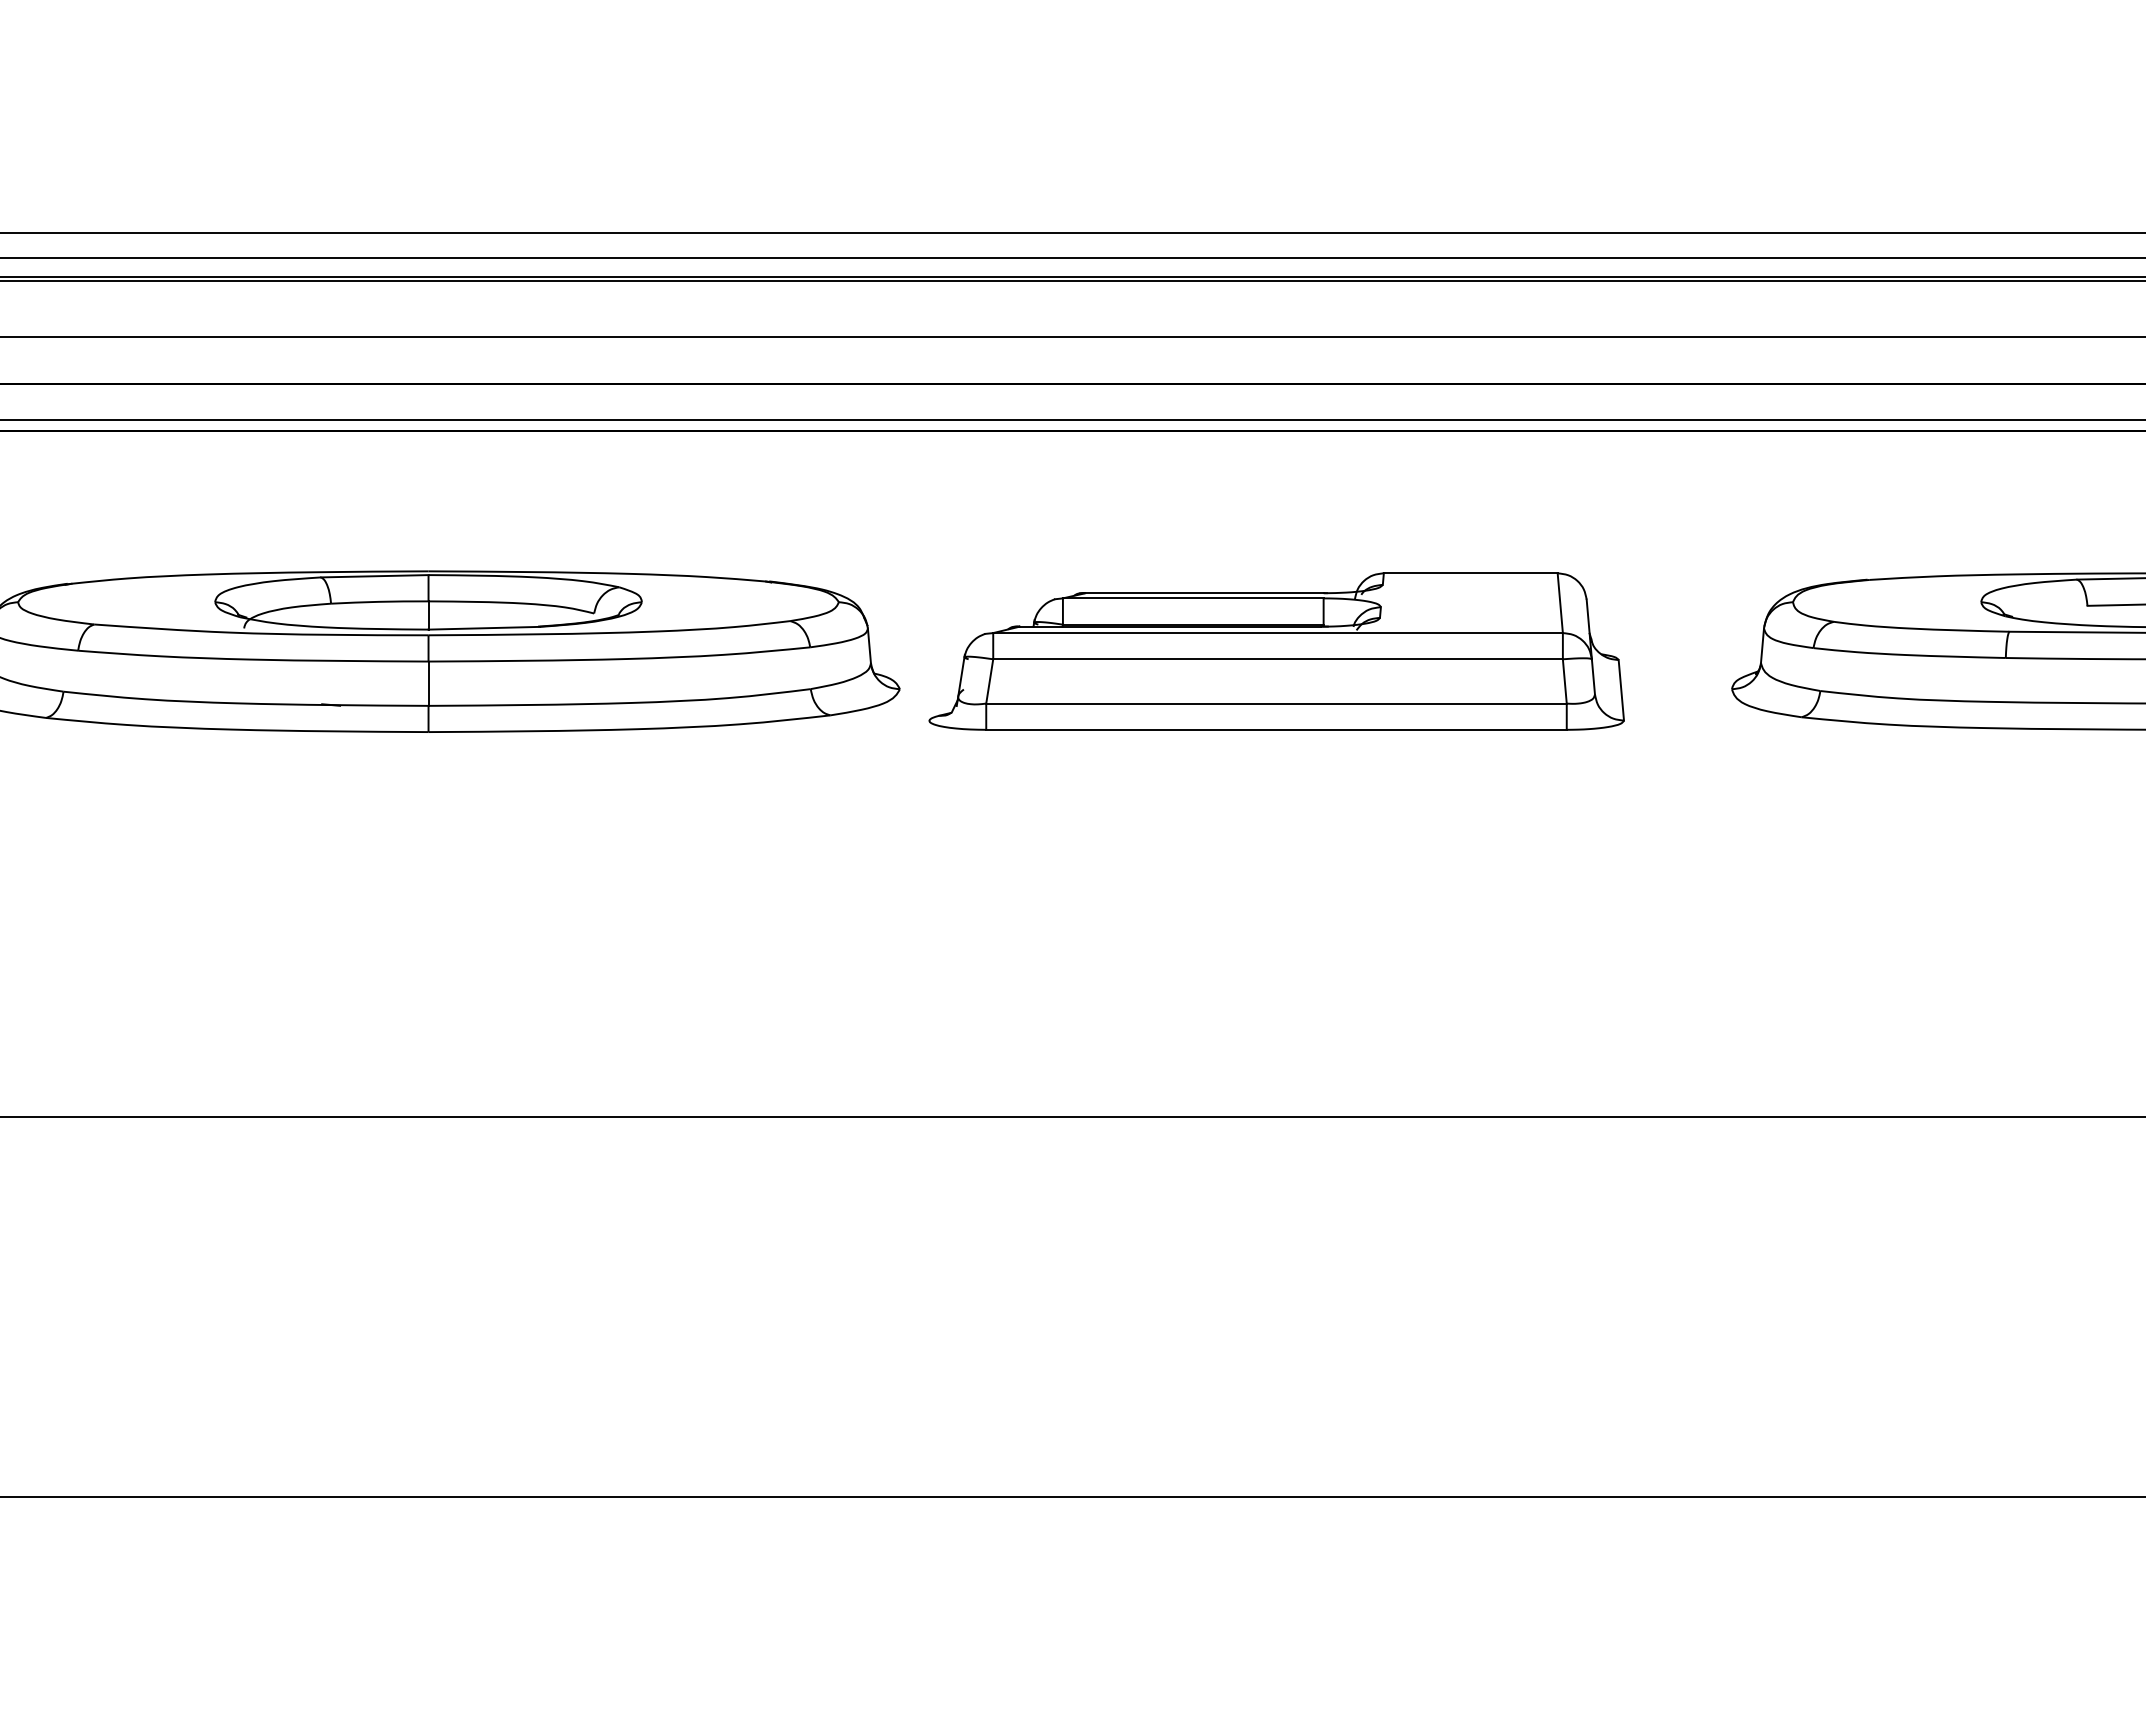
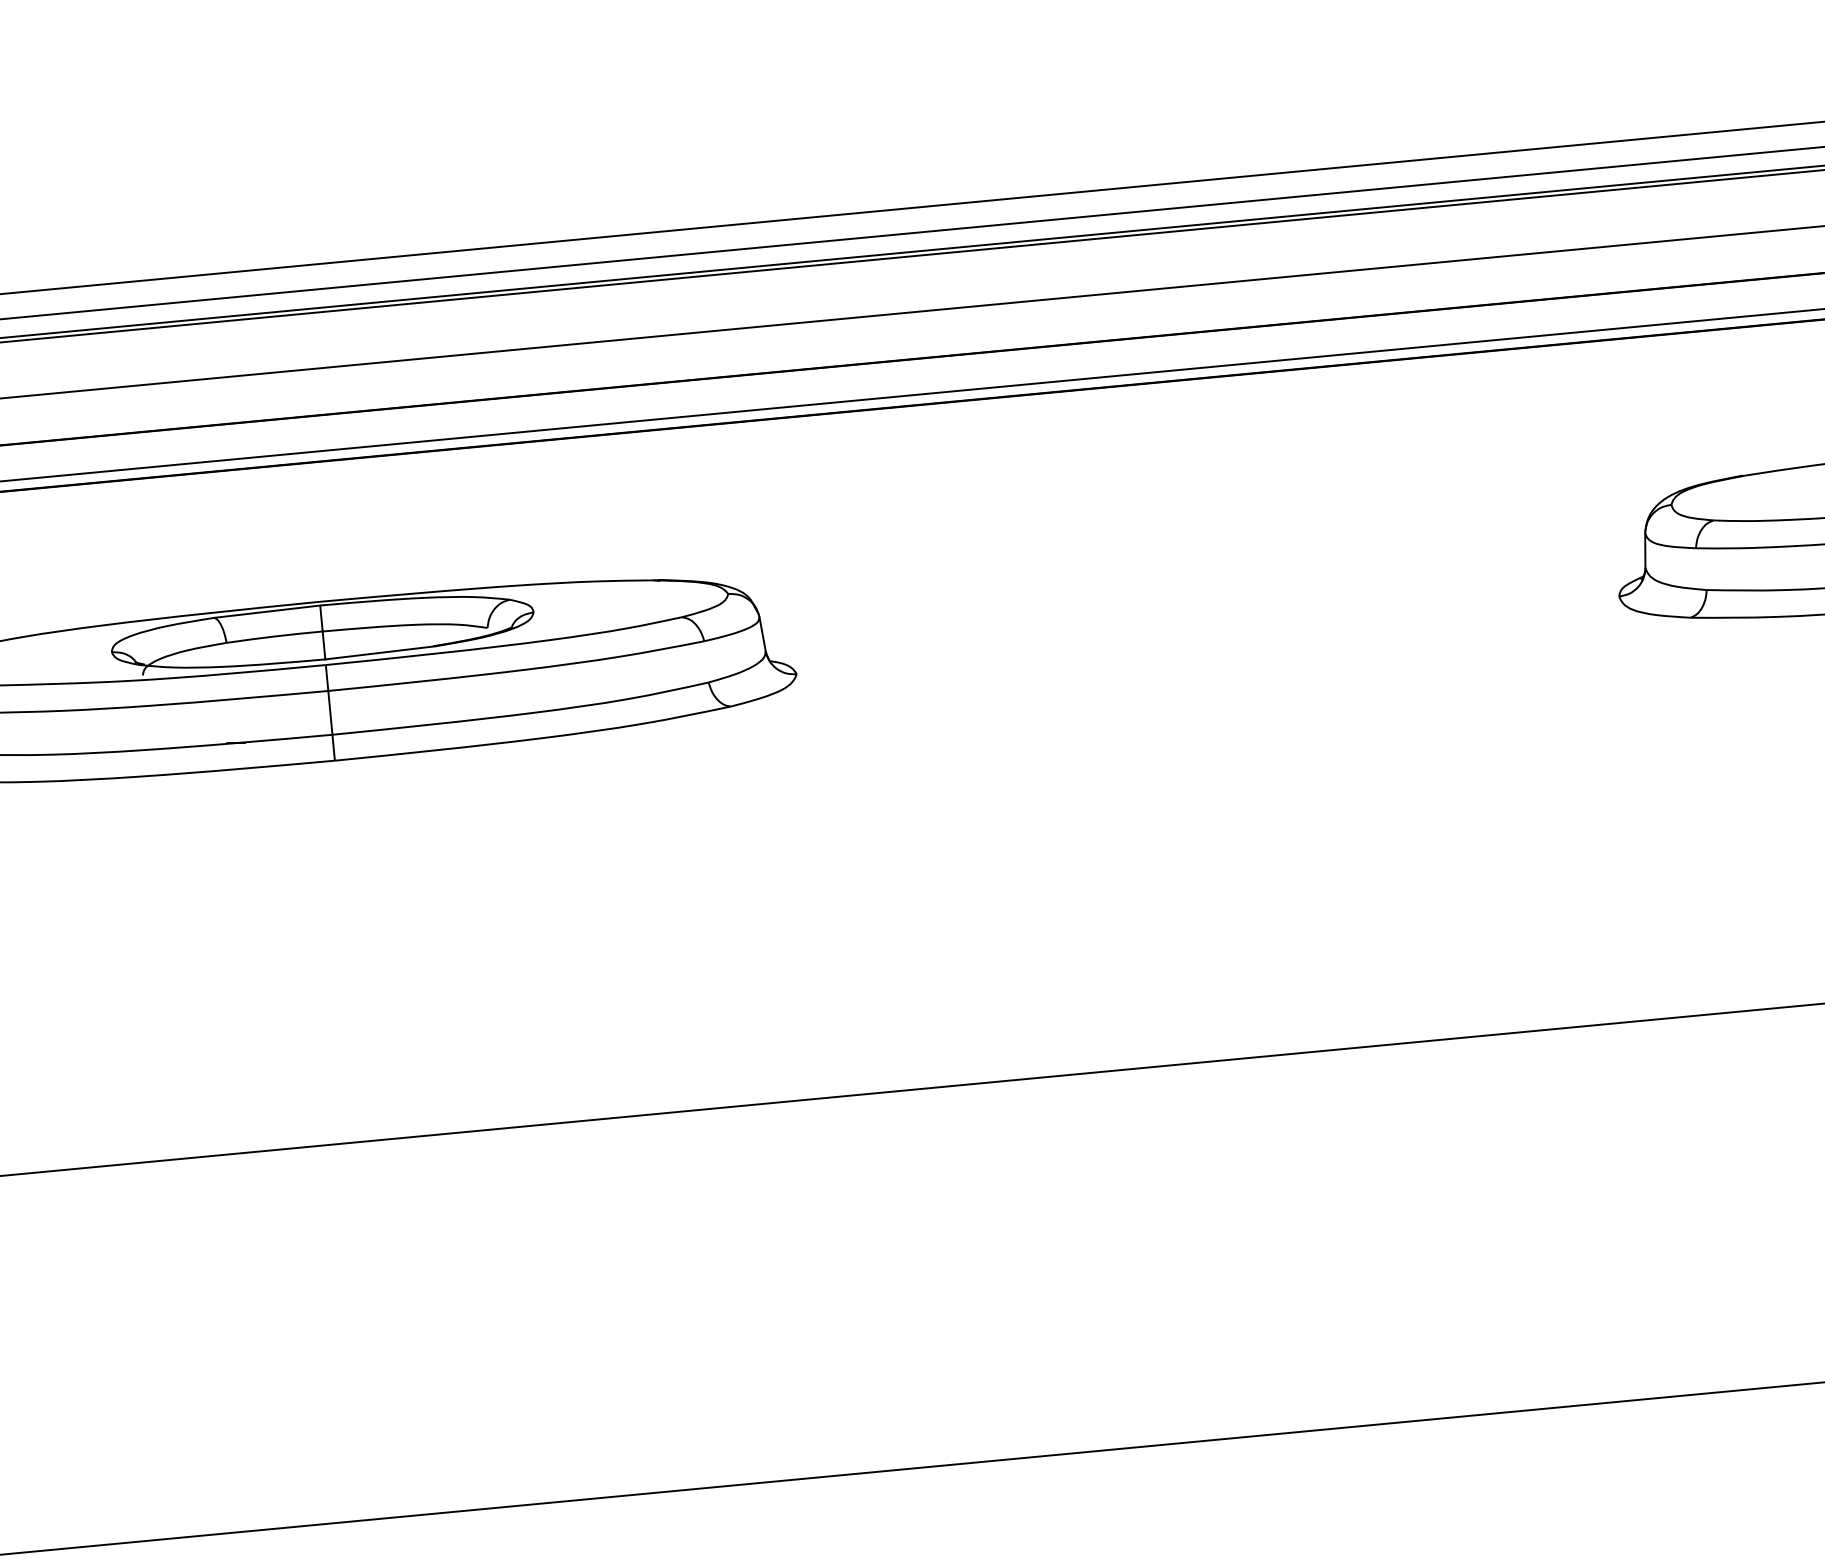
part: (1276, 651) -> (1165, 601), removed

